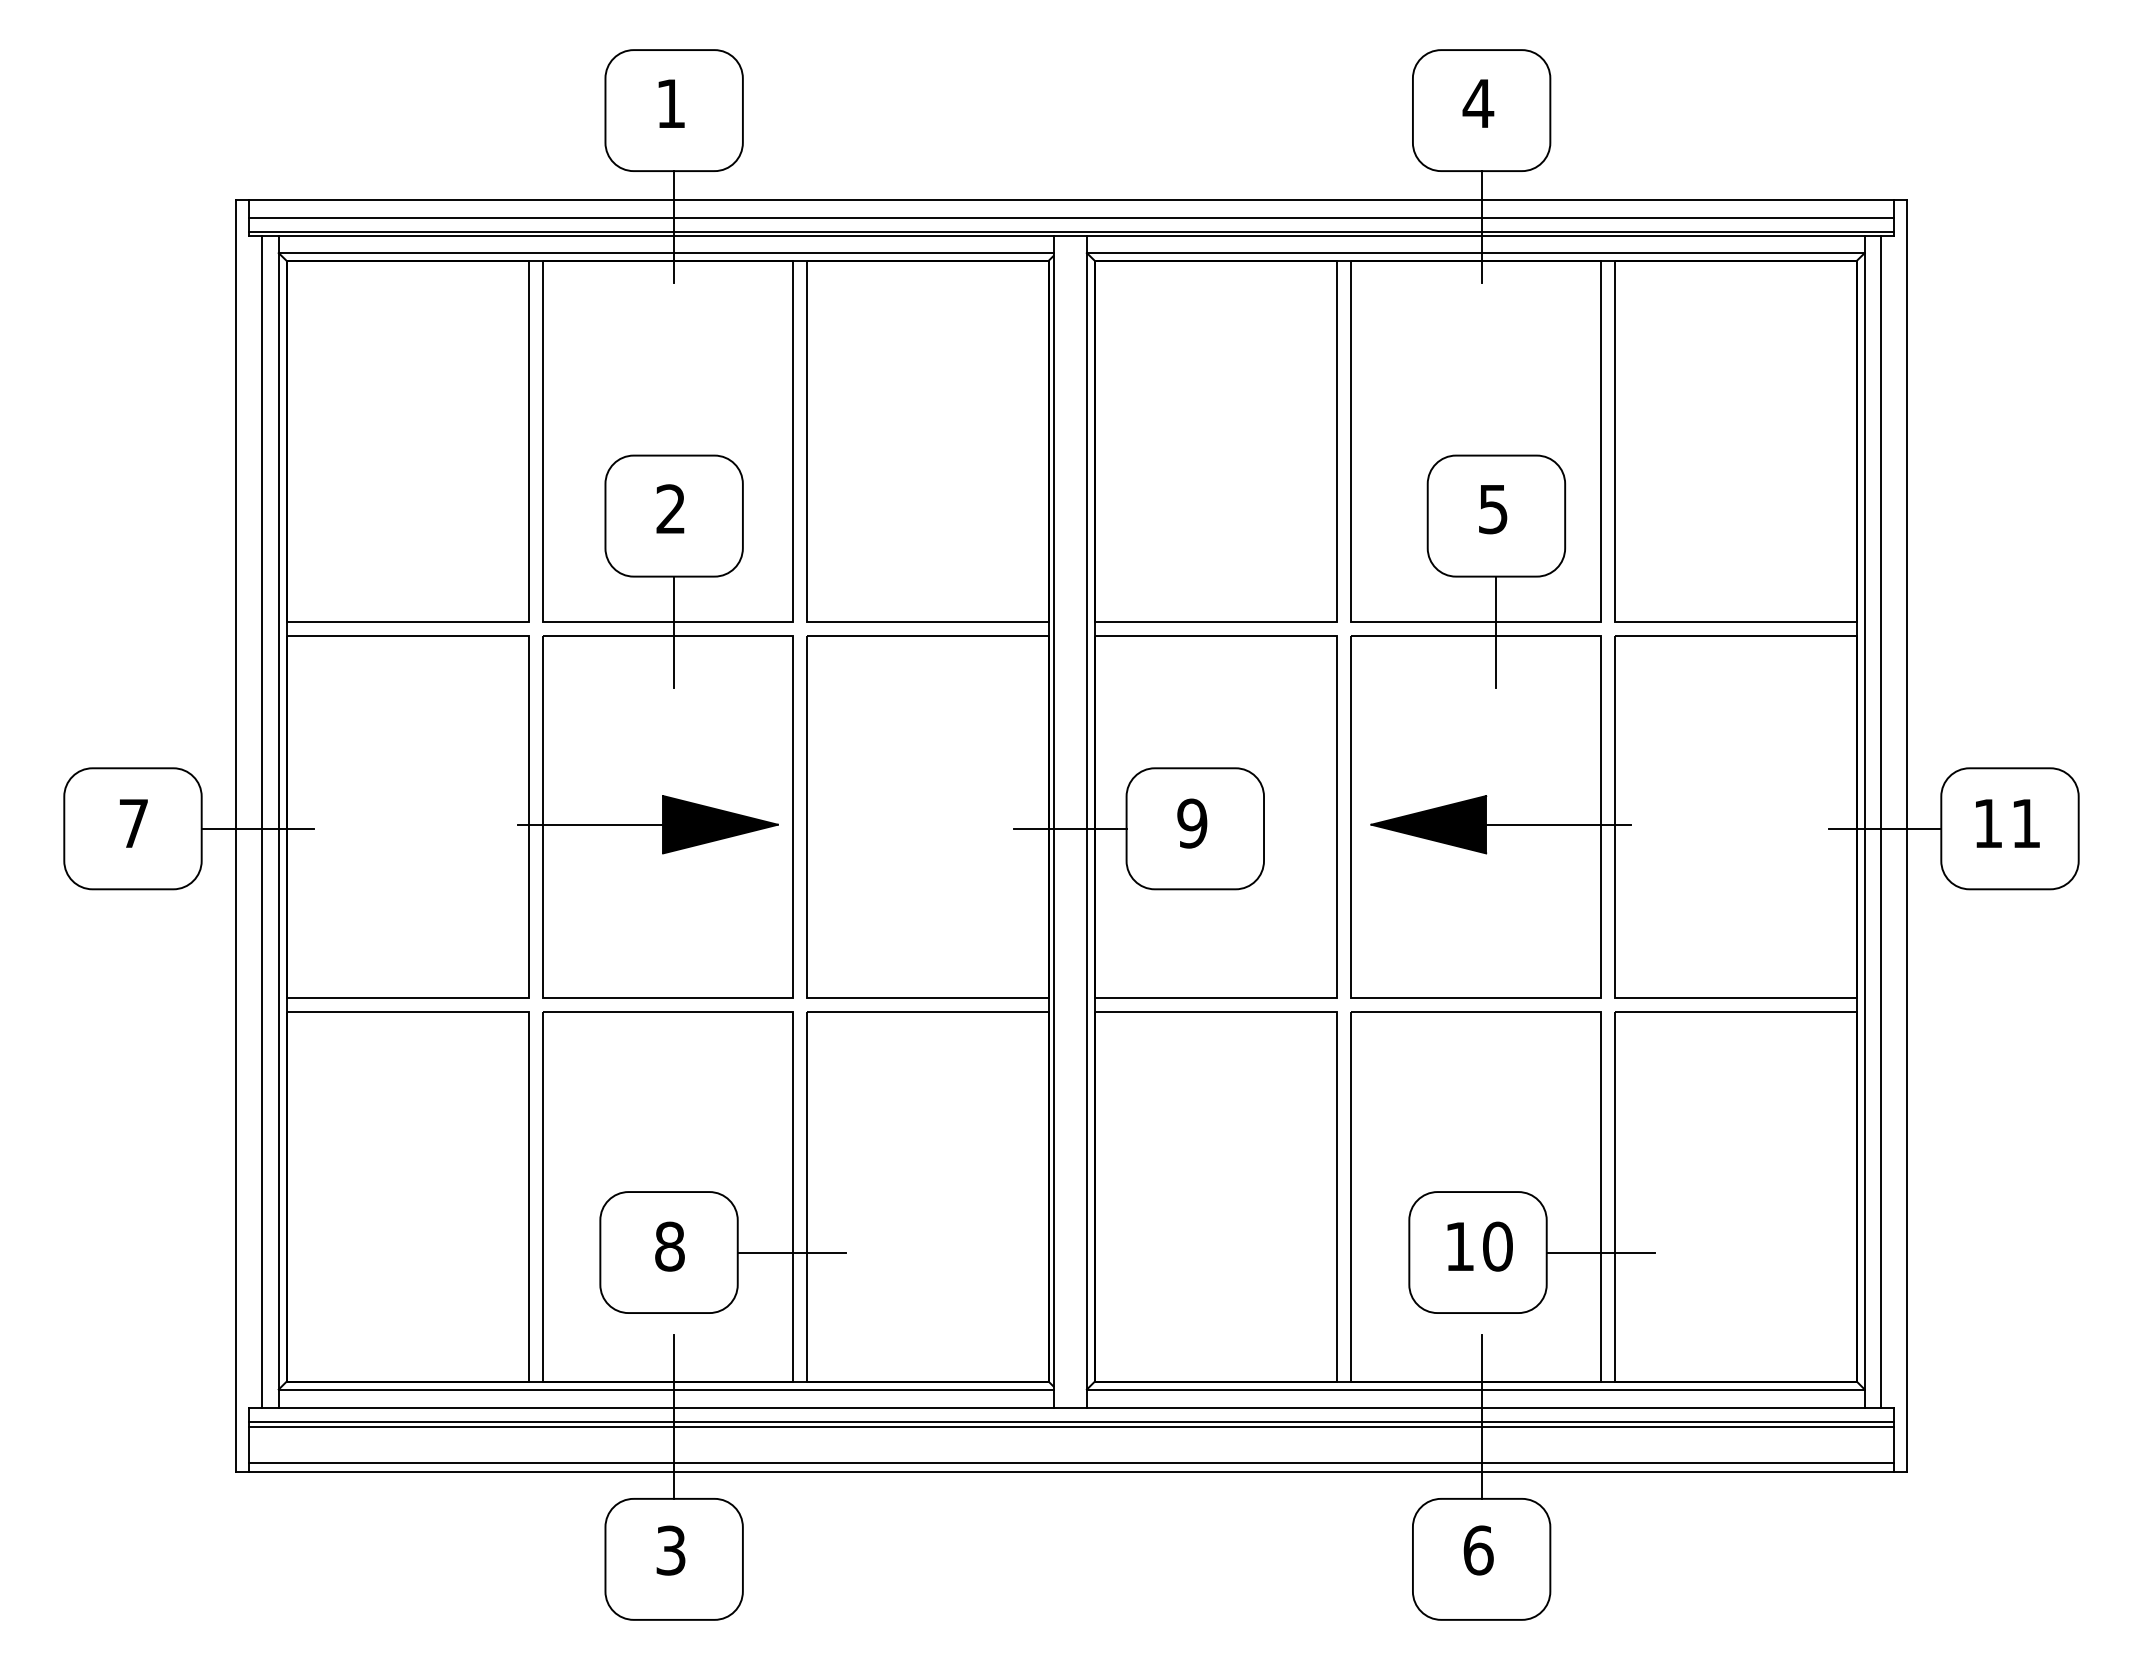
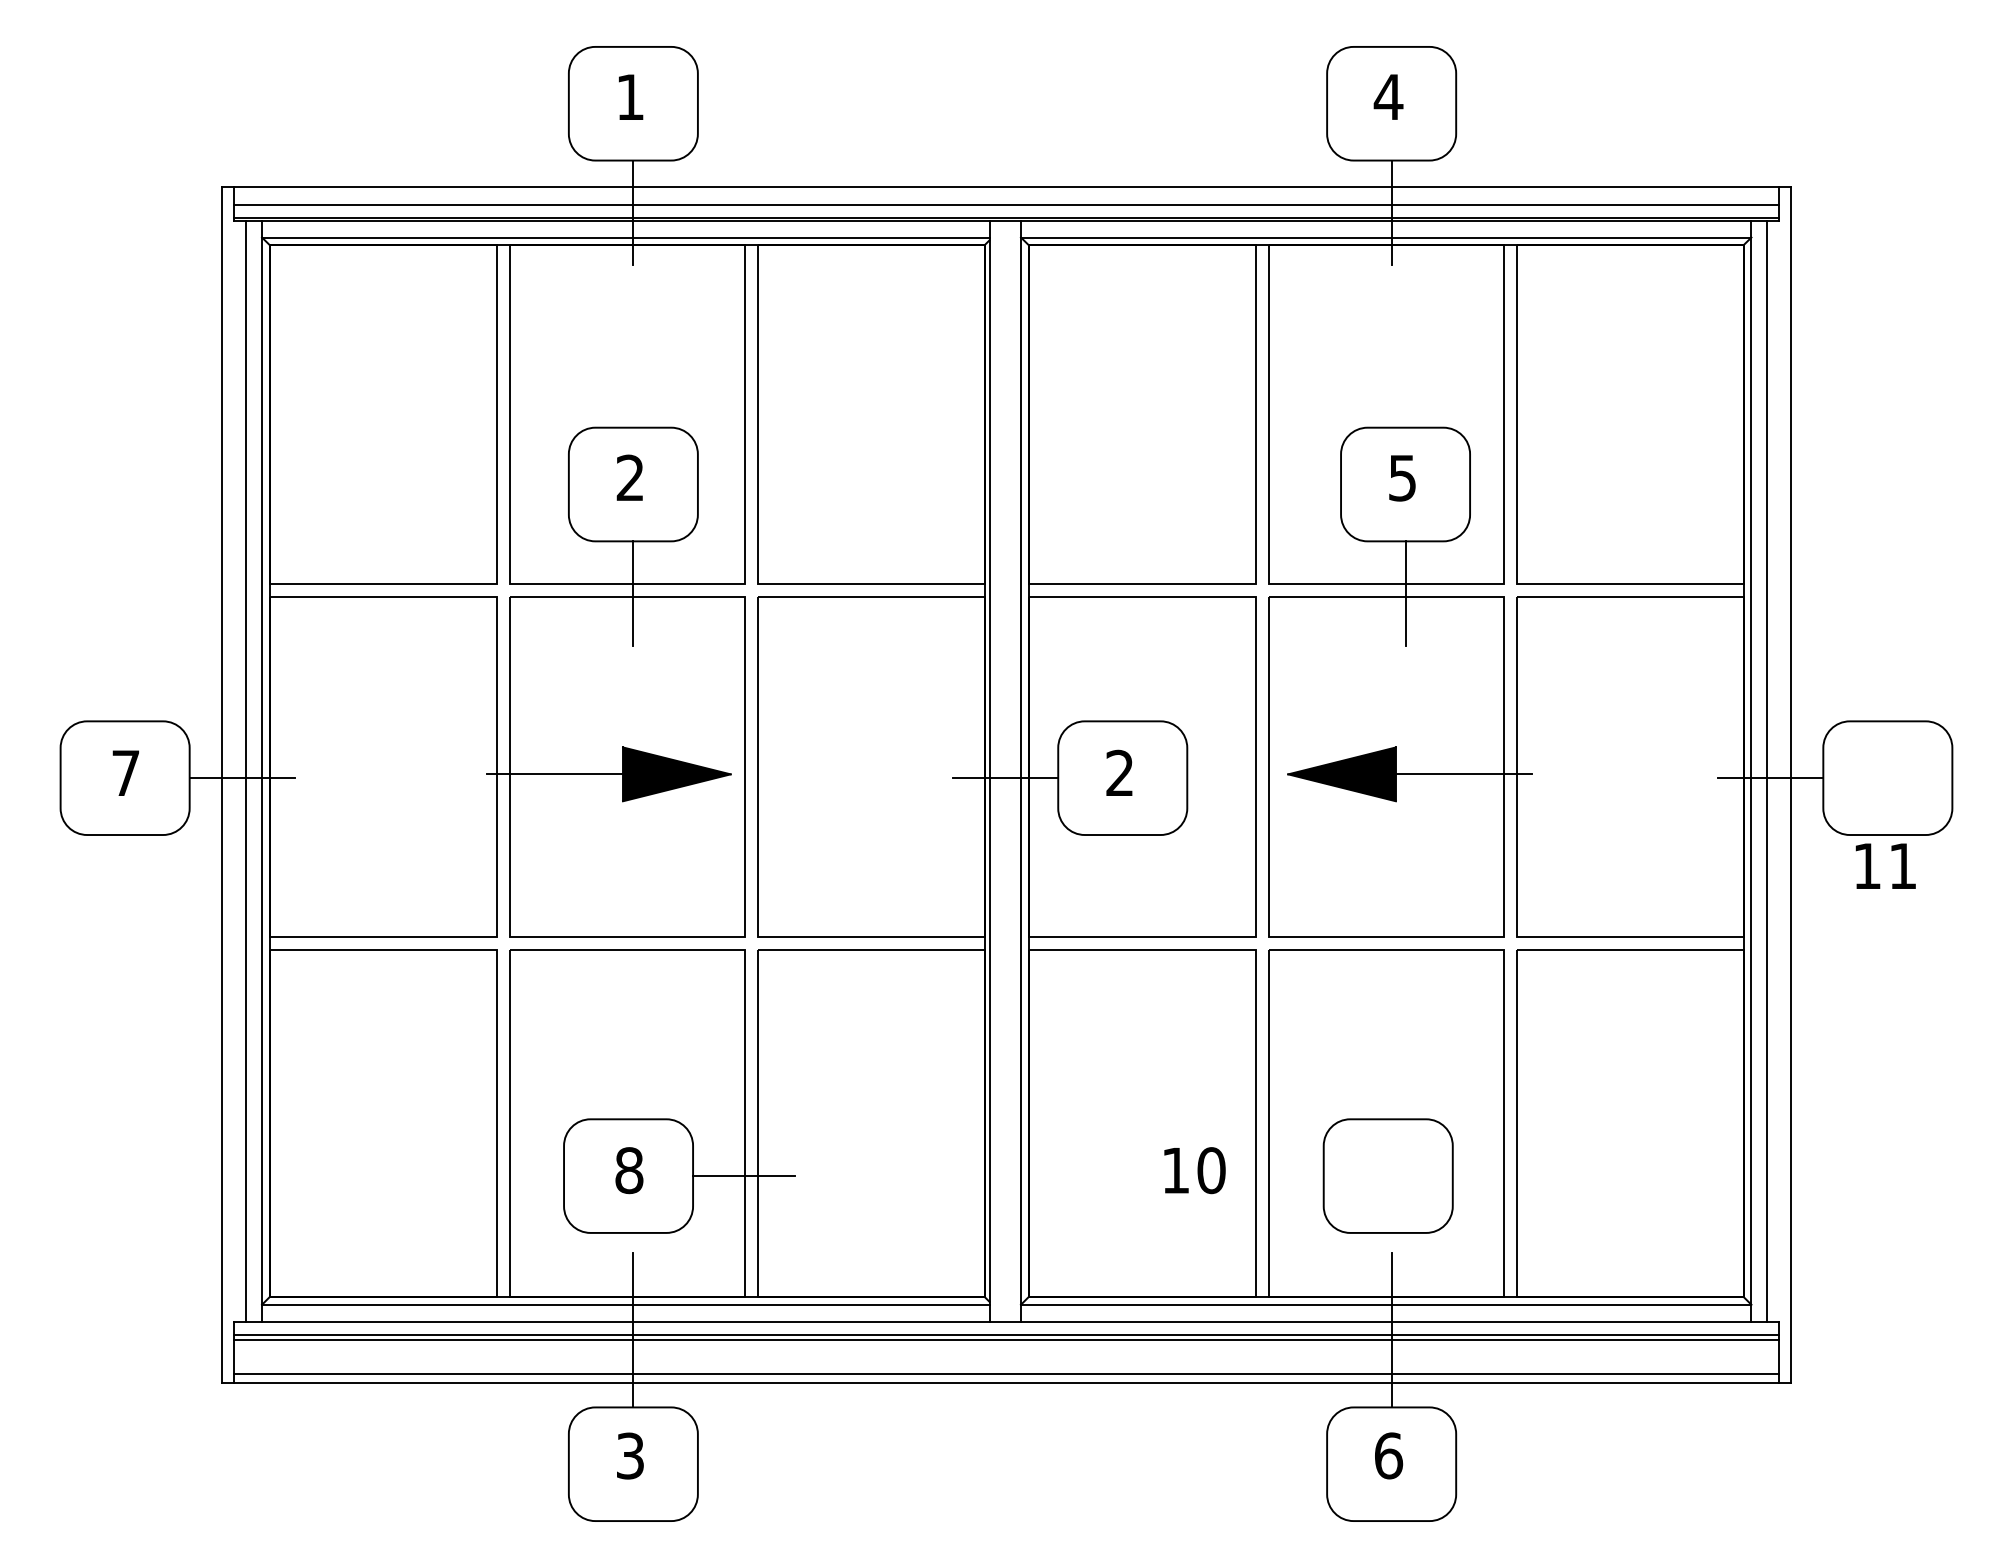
text: (1192, 823) -> (1120, 773), 9 -> 2
text: (2007, 823) -> (1885, 866), moved
text: (1479, 1246) -> (1194, 1170), moved
line: (1600, 1252) -> (1503, 1176), removed

